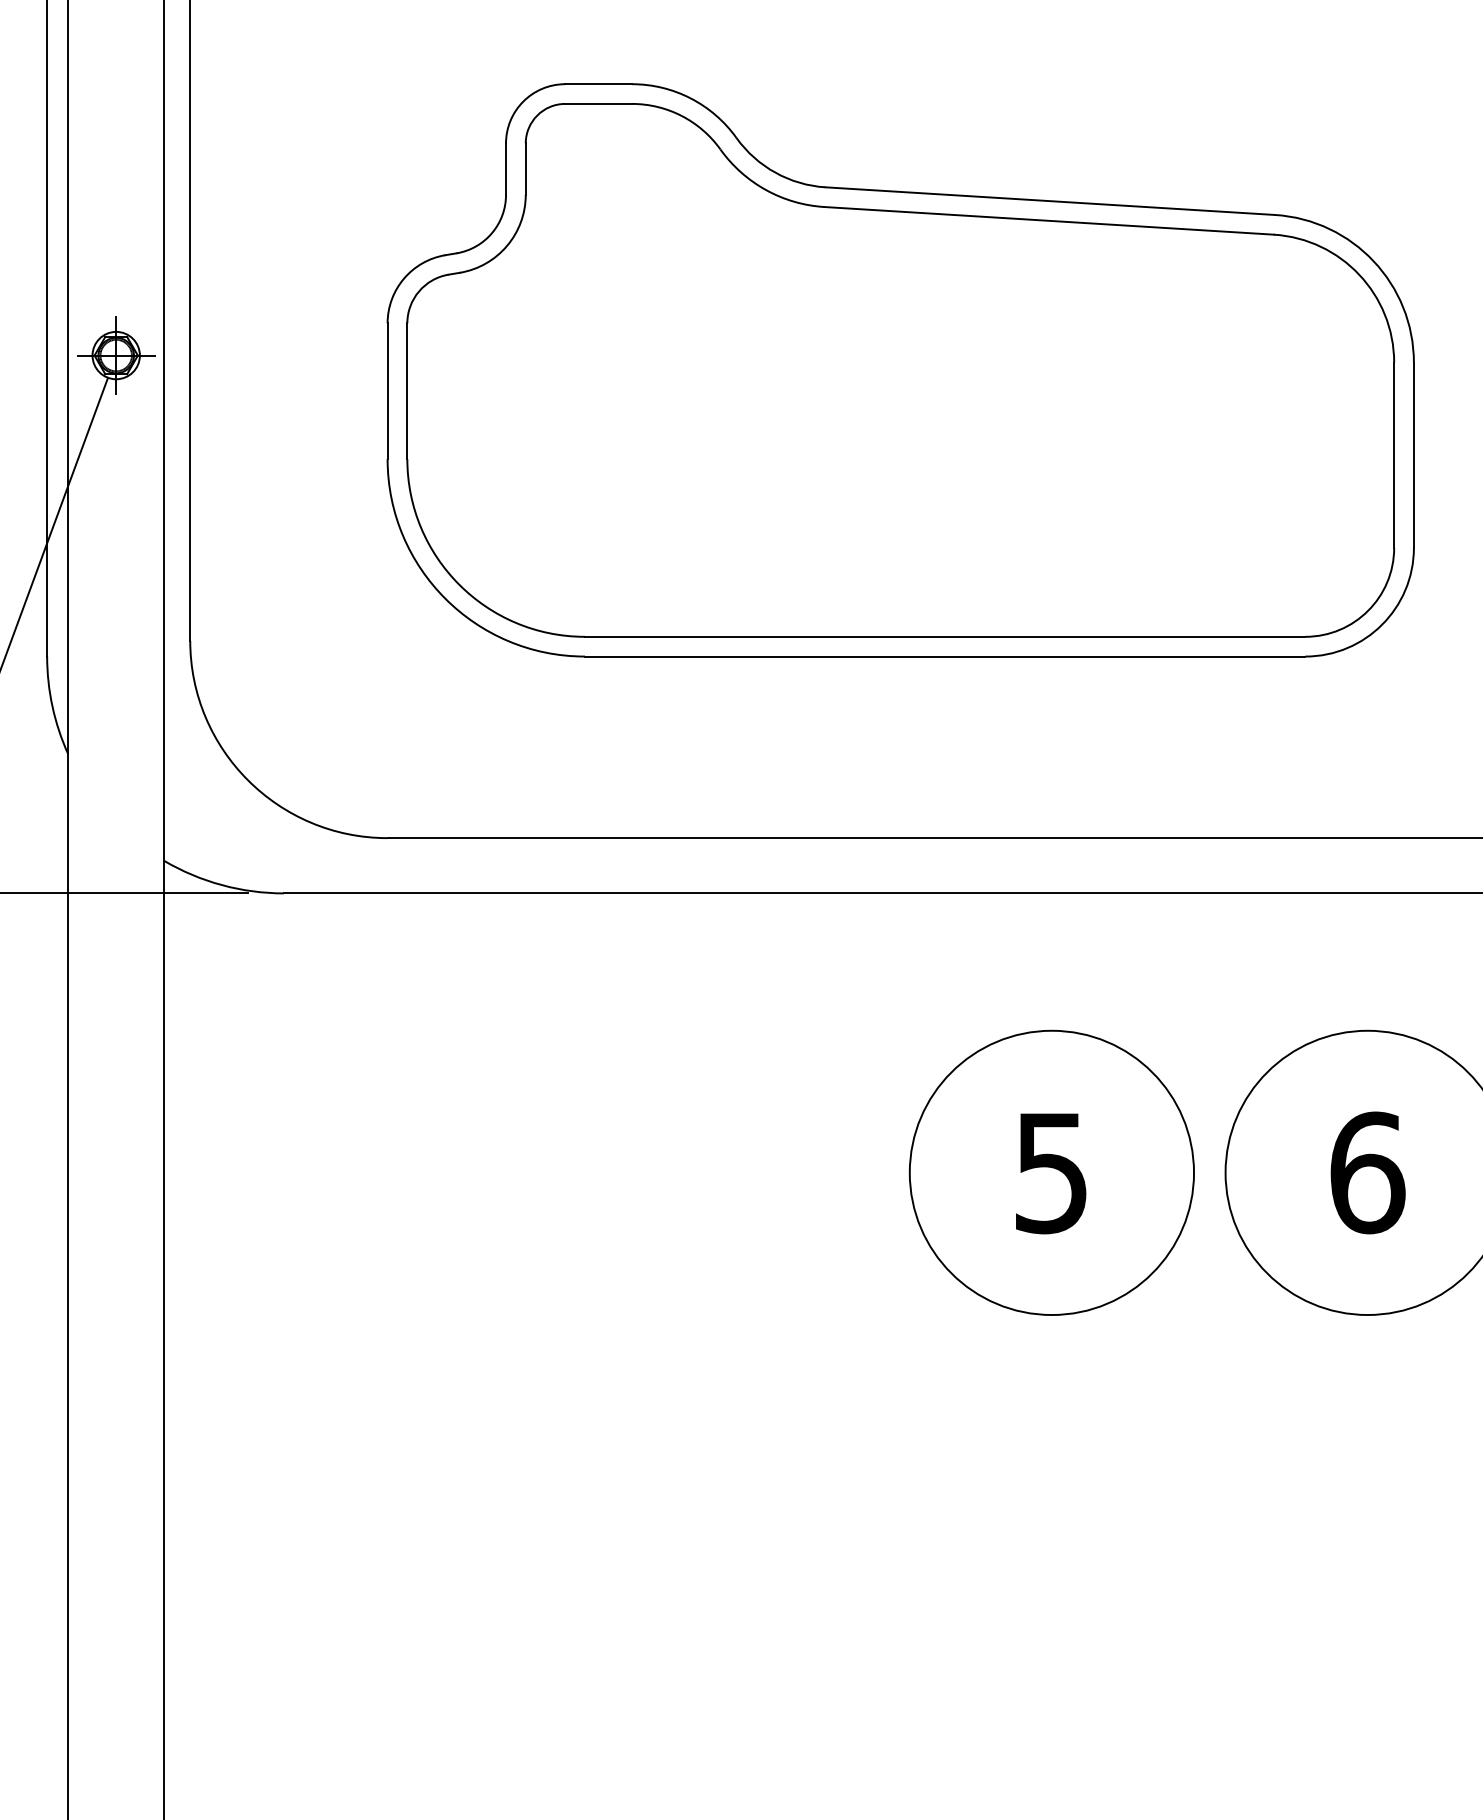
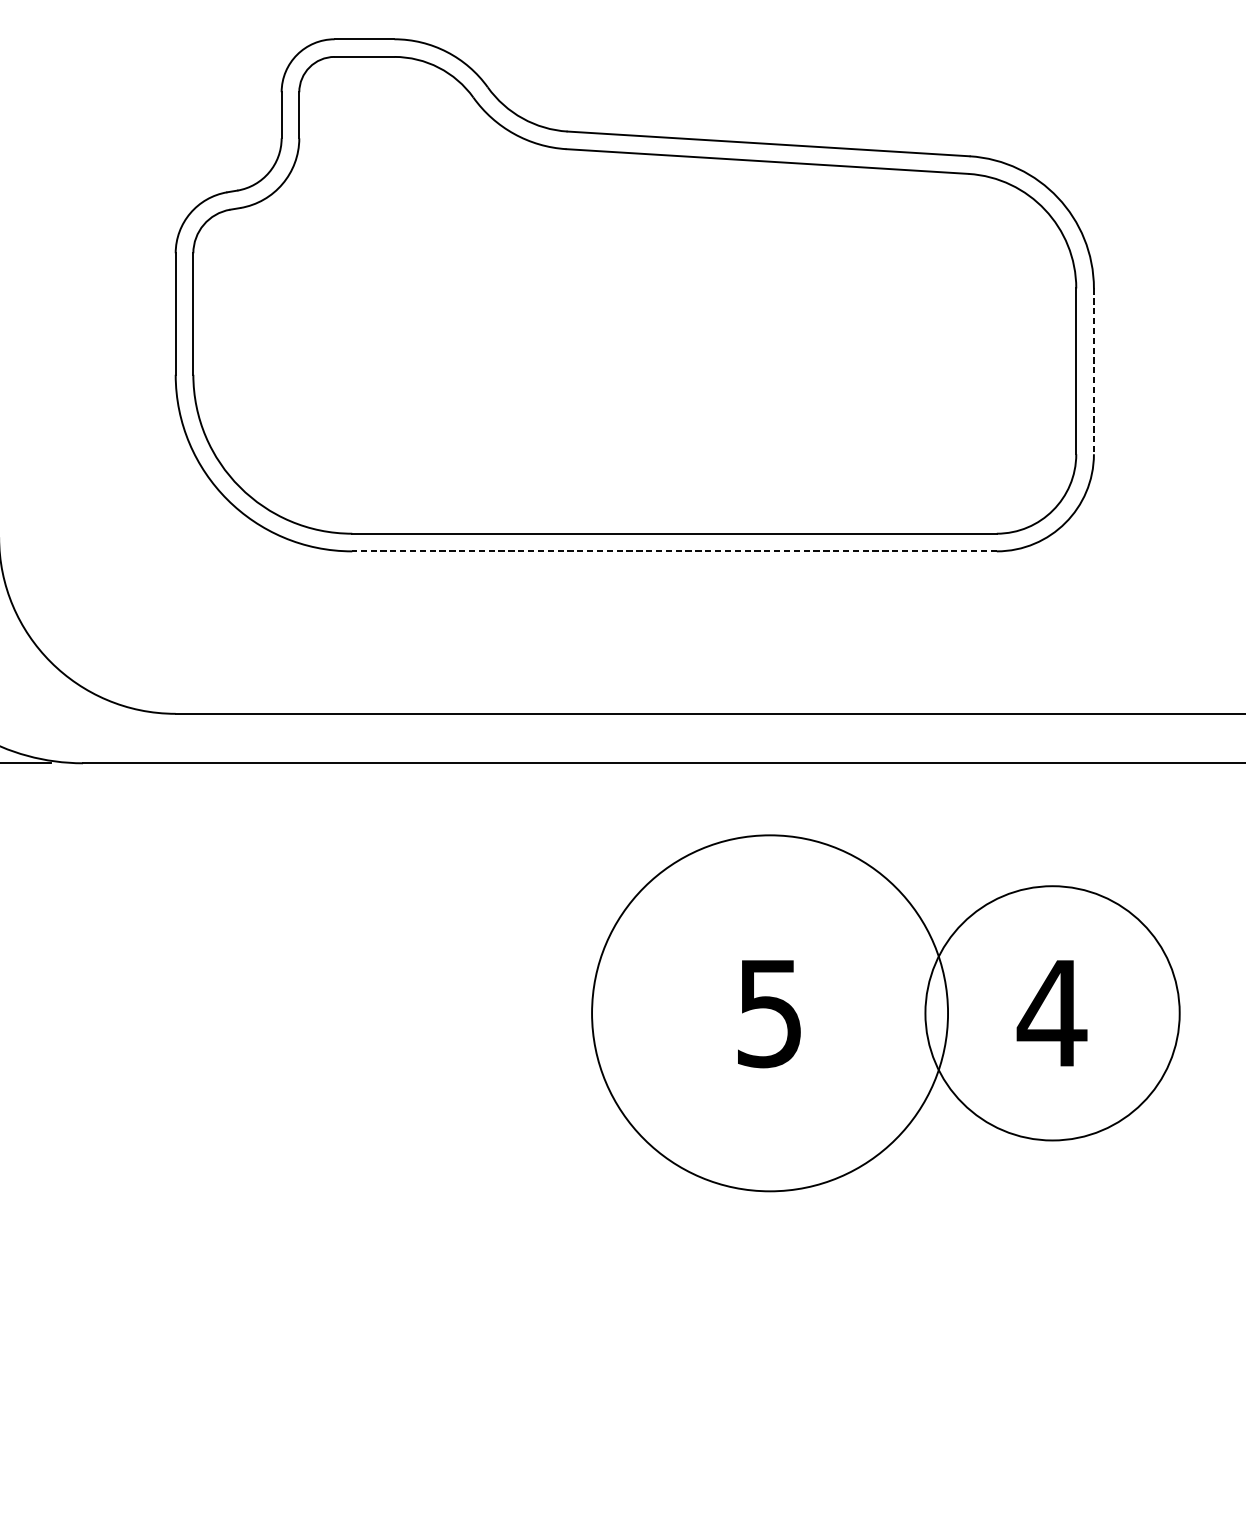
line: (1413, 455) -> (1093, 371), solid -> dashed
line: (944, 656) -> (673, 551), solid -> dashed
circle: (1051, 1172) -> (769, 1012), size x1.4
text: (1366, 1172) -> (1051, 1012), 6 -> 4

